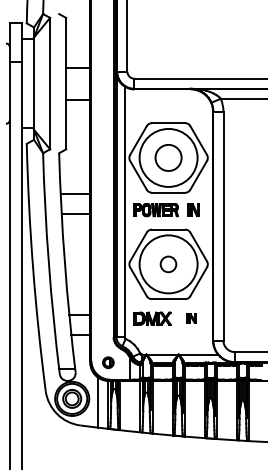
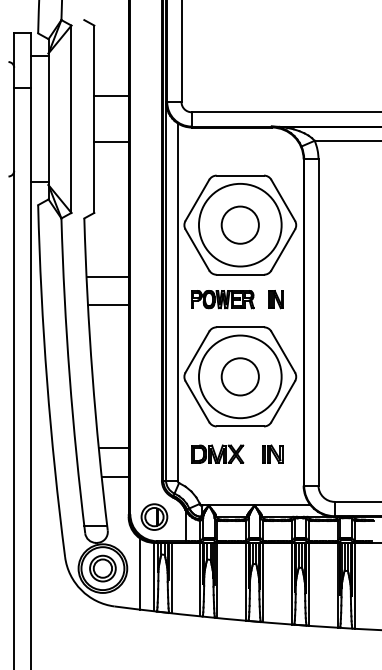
circle: (168, 264) -> (239, 376), size x1.67
part: (191, 318) -> (272, 453), size x1.43
part: (108, 362) -> (154, 516), size x1.67

